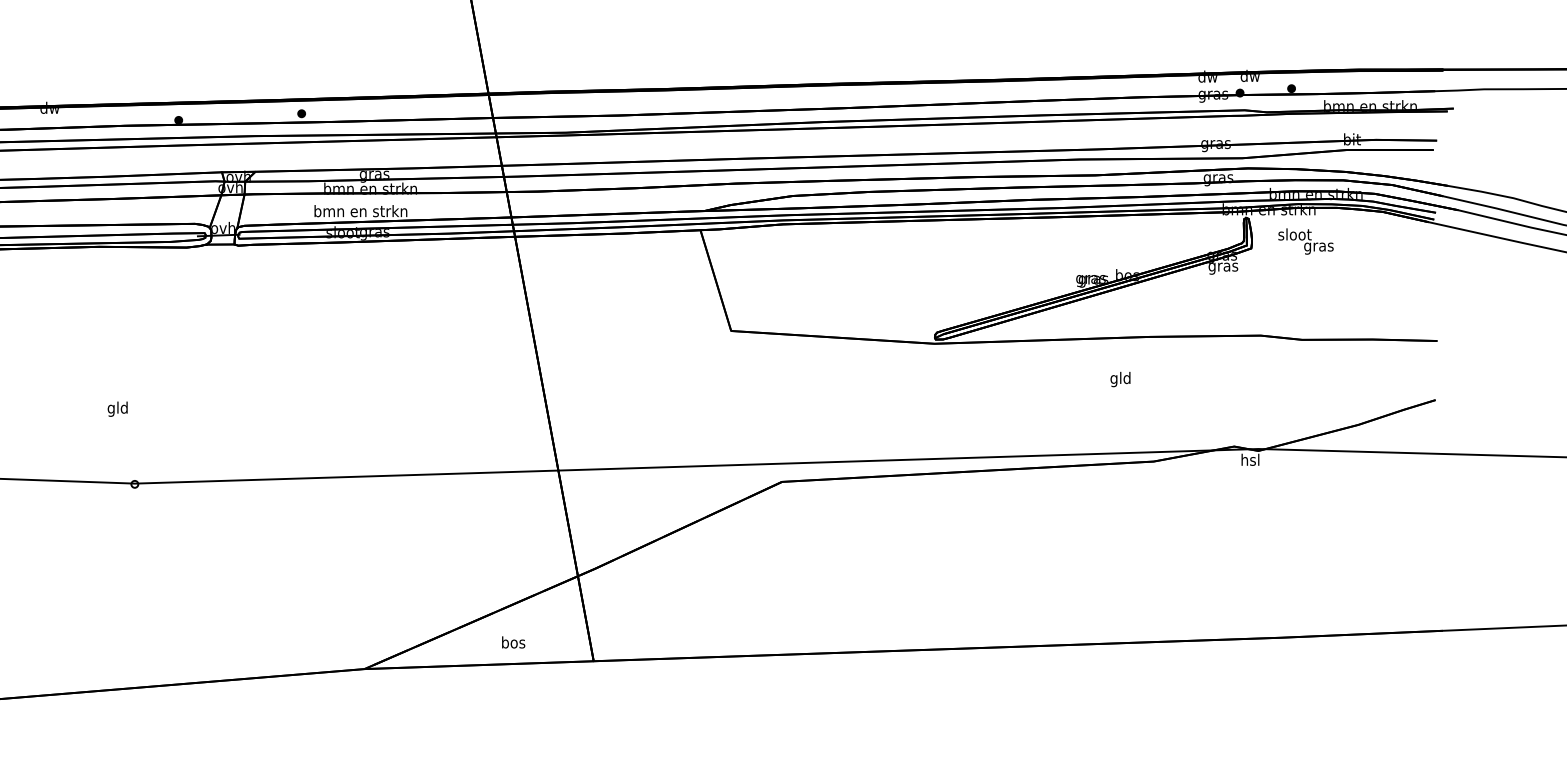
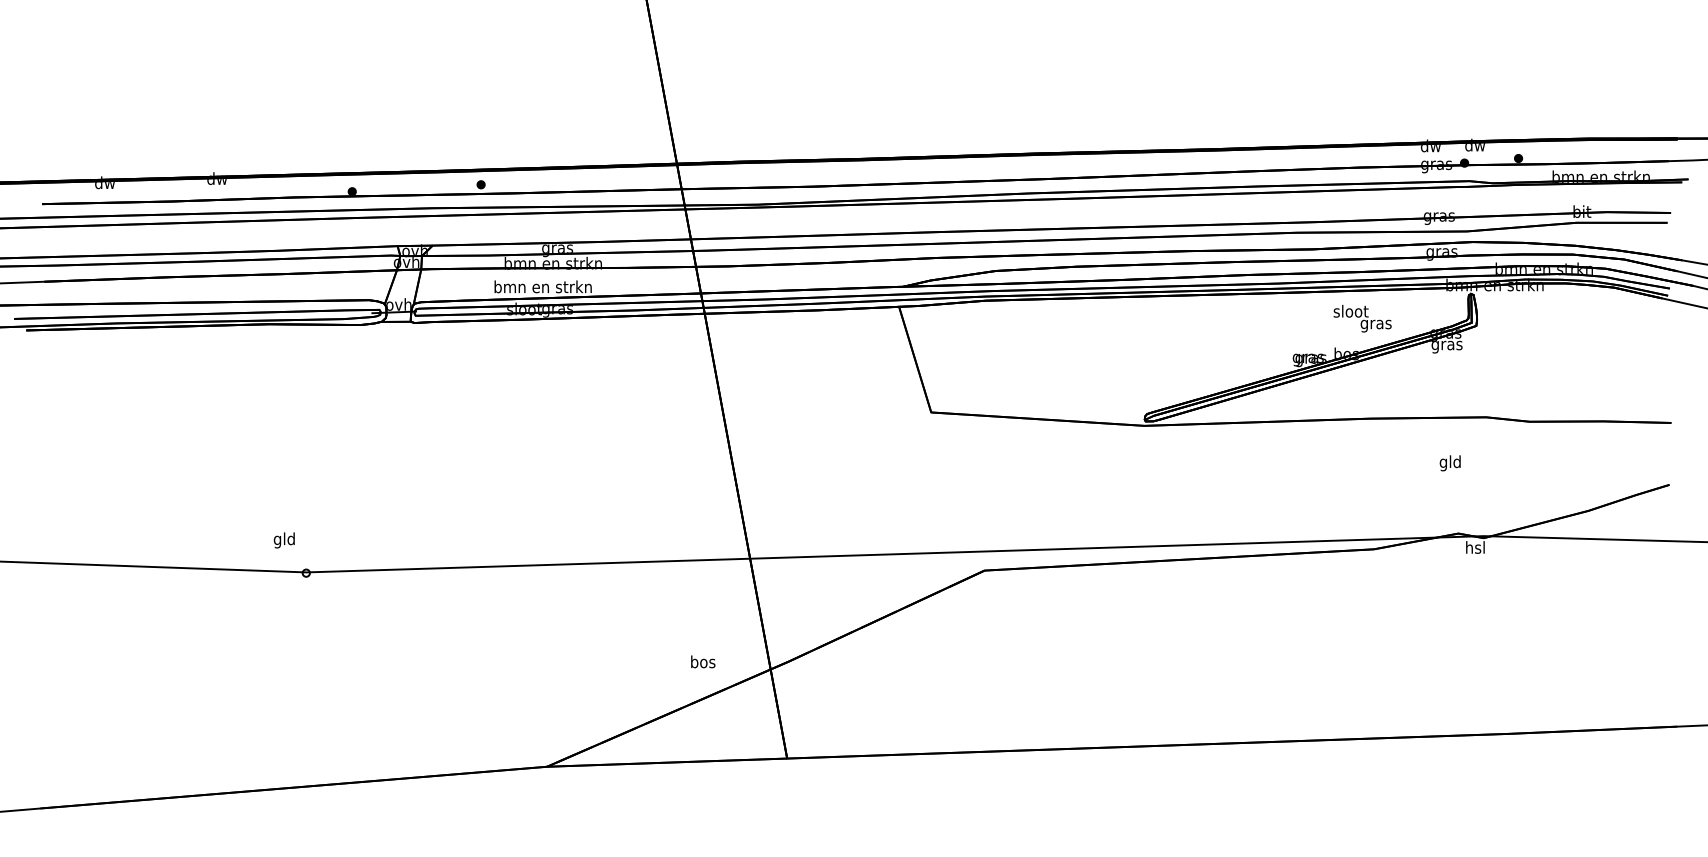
text: (1305, 241) -> (1362, 318), moved
text: (1119, 379) -> (1449, 463), moved
text: (116, 409) -> (283, 540), moved
text: (513, 642) -> (703, 661), moved

